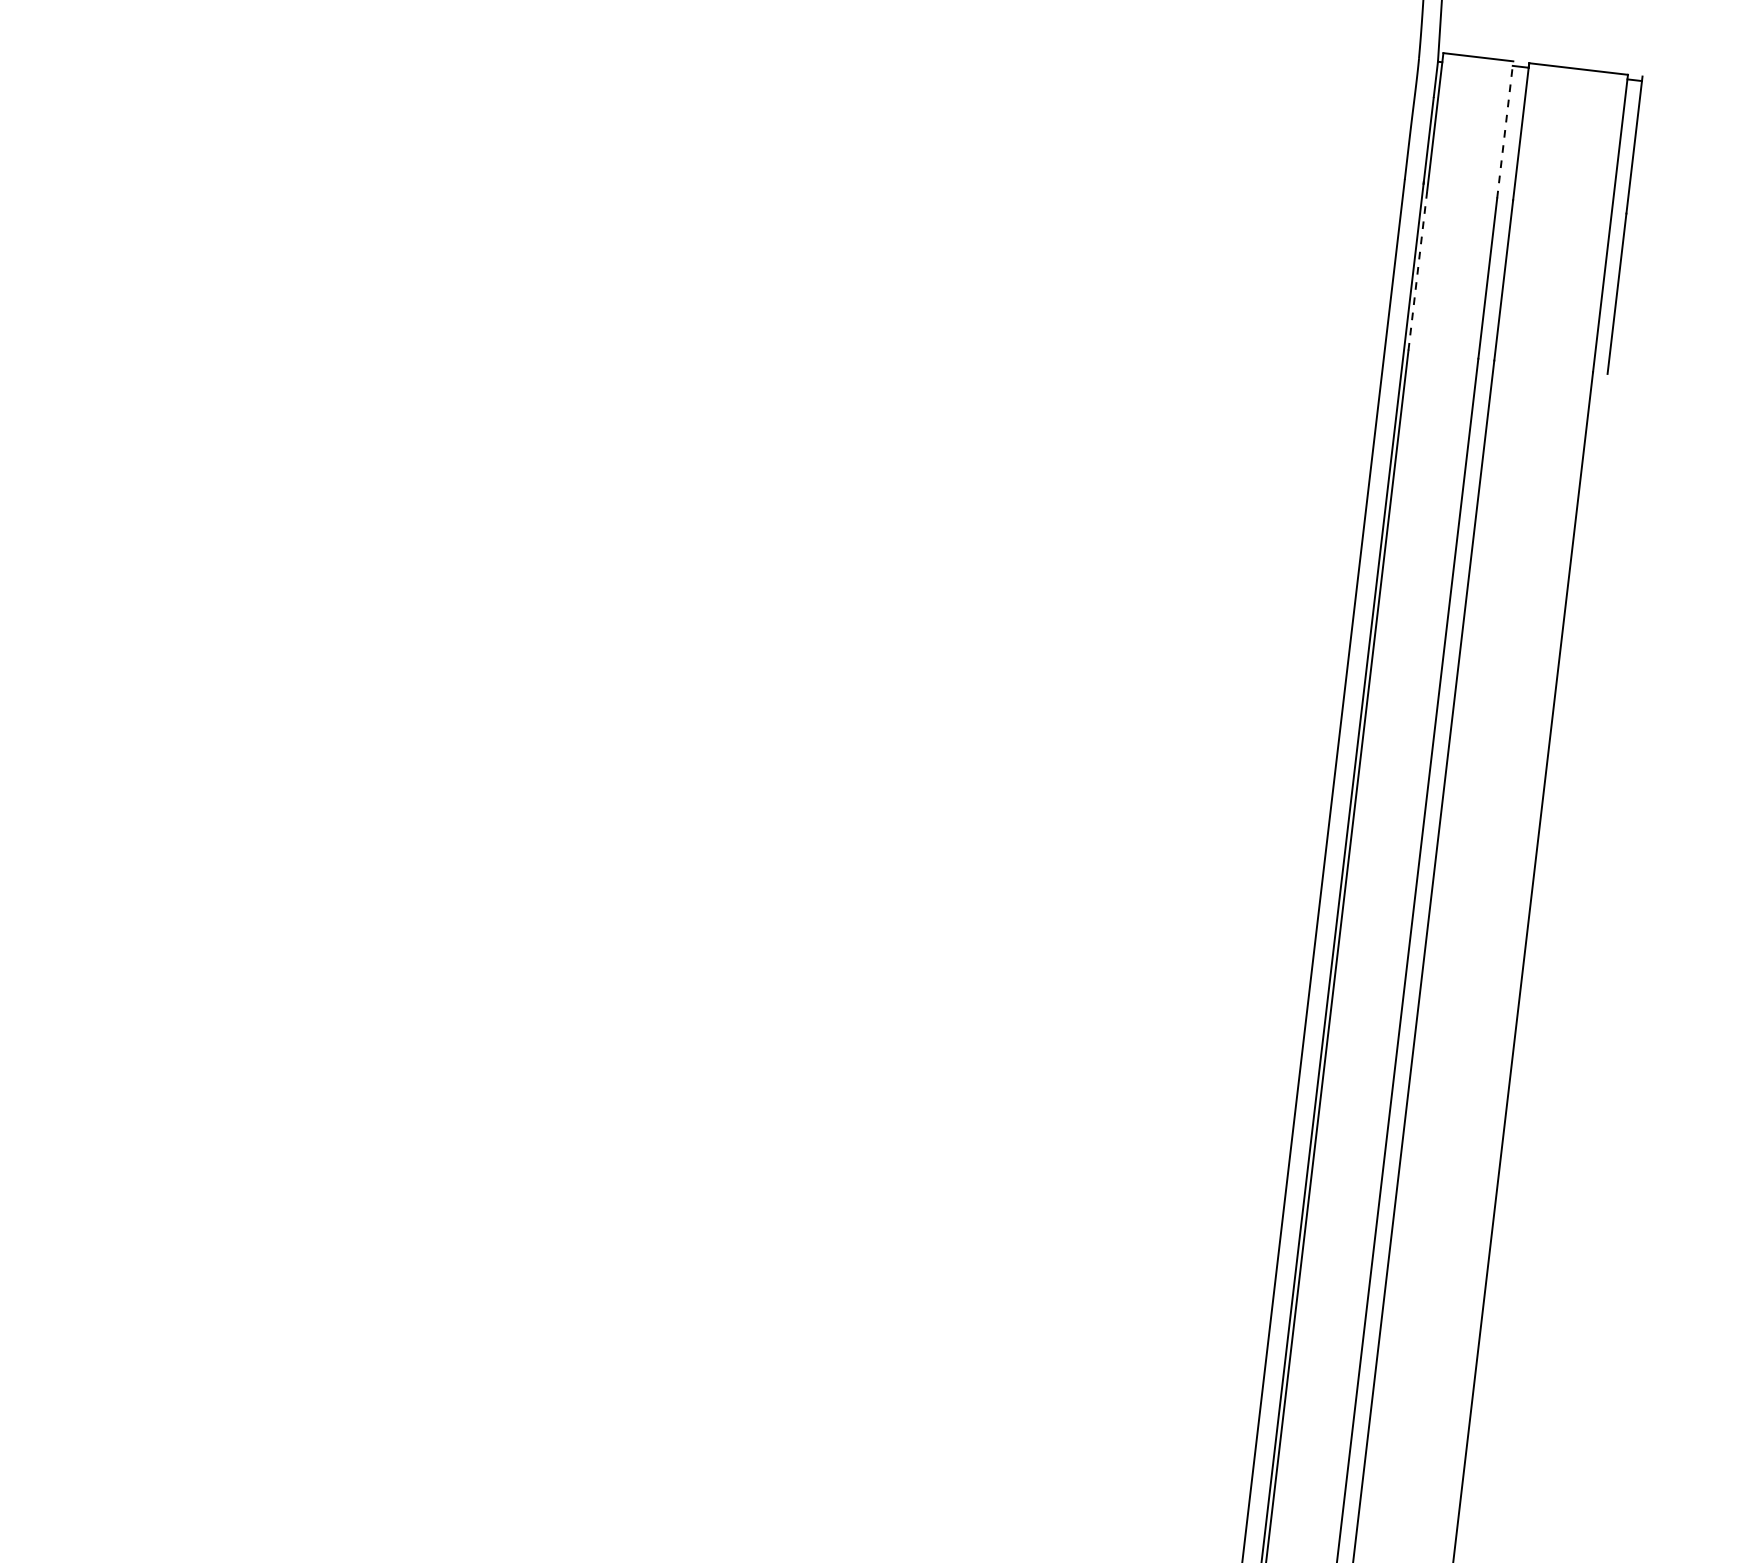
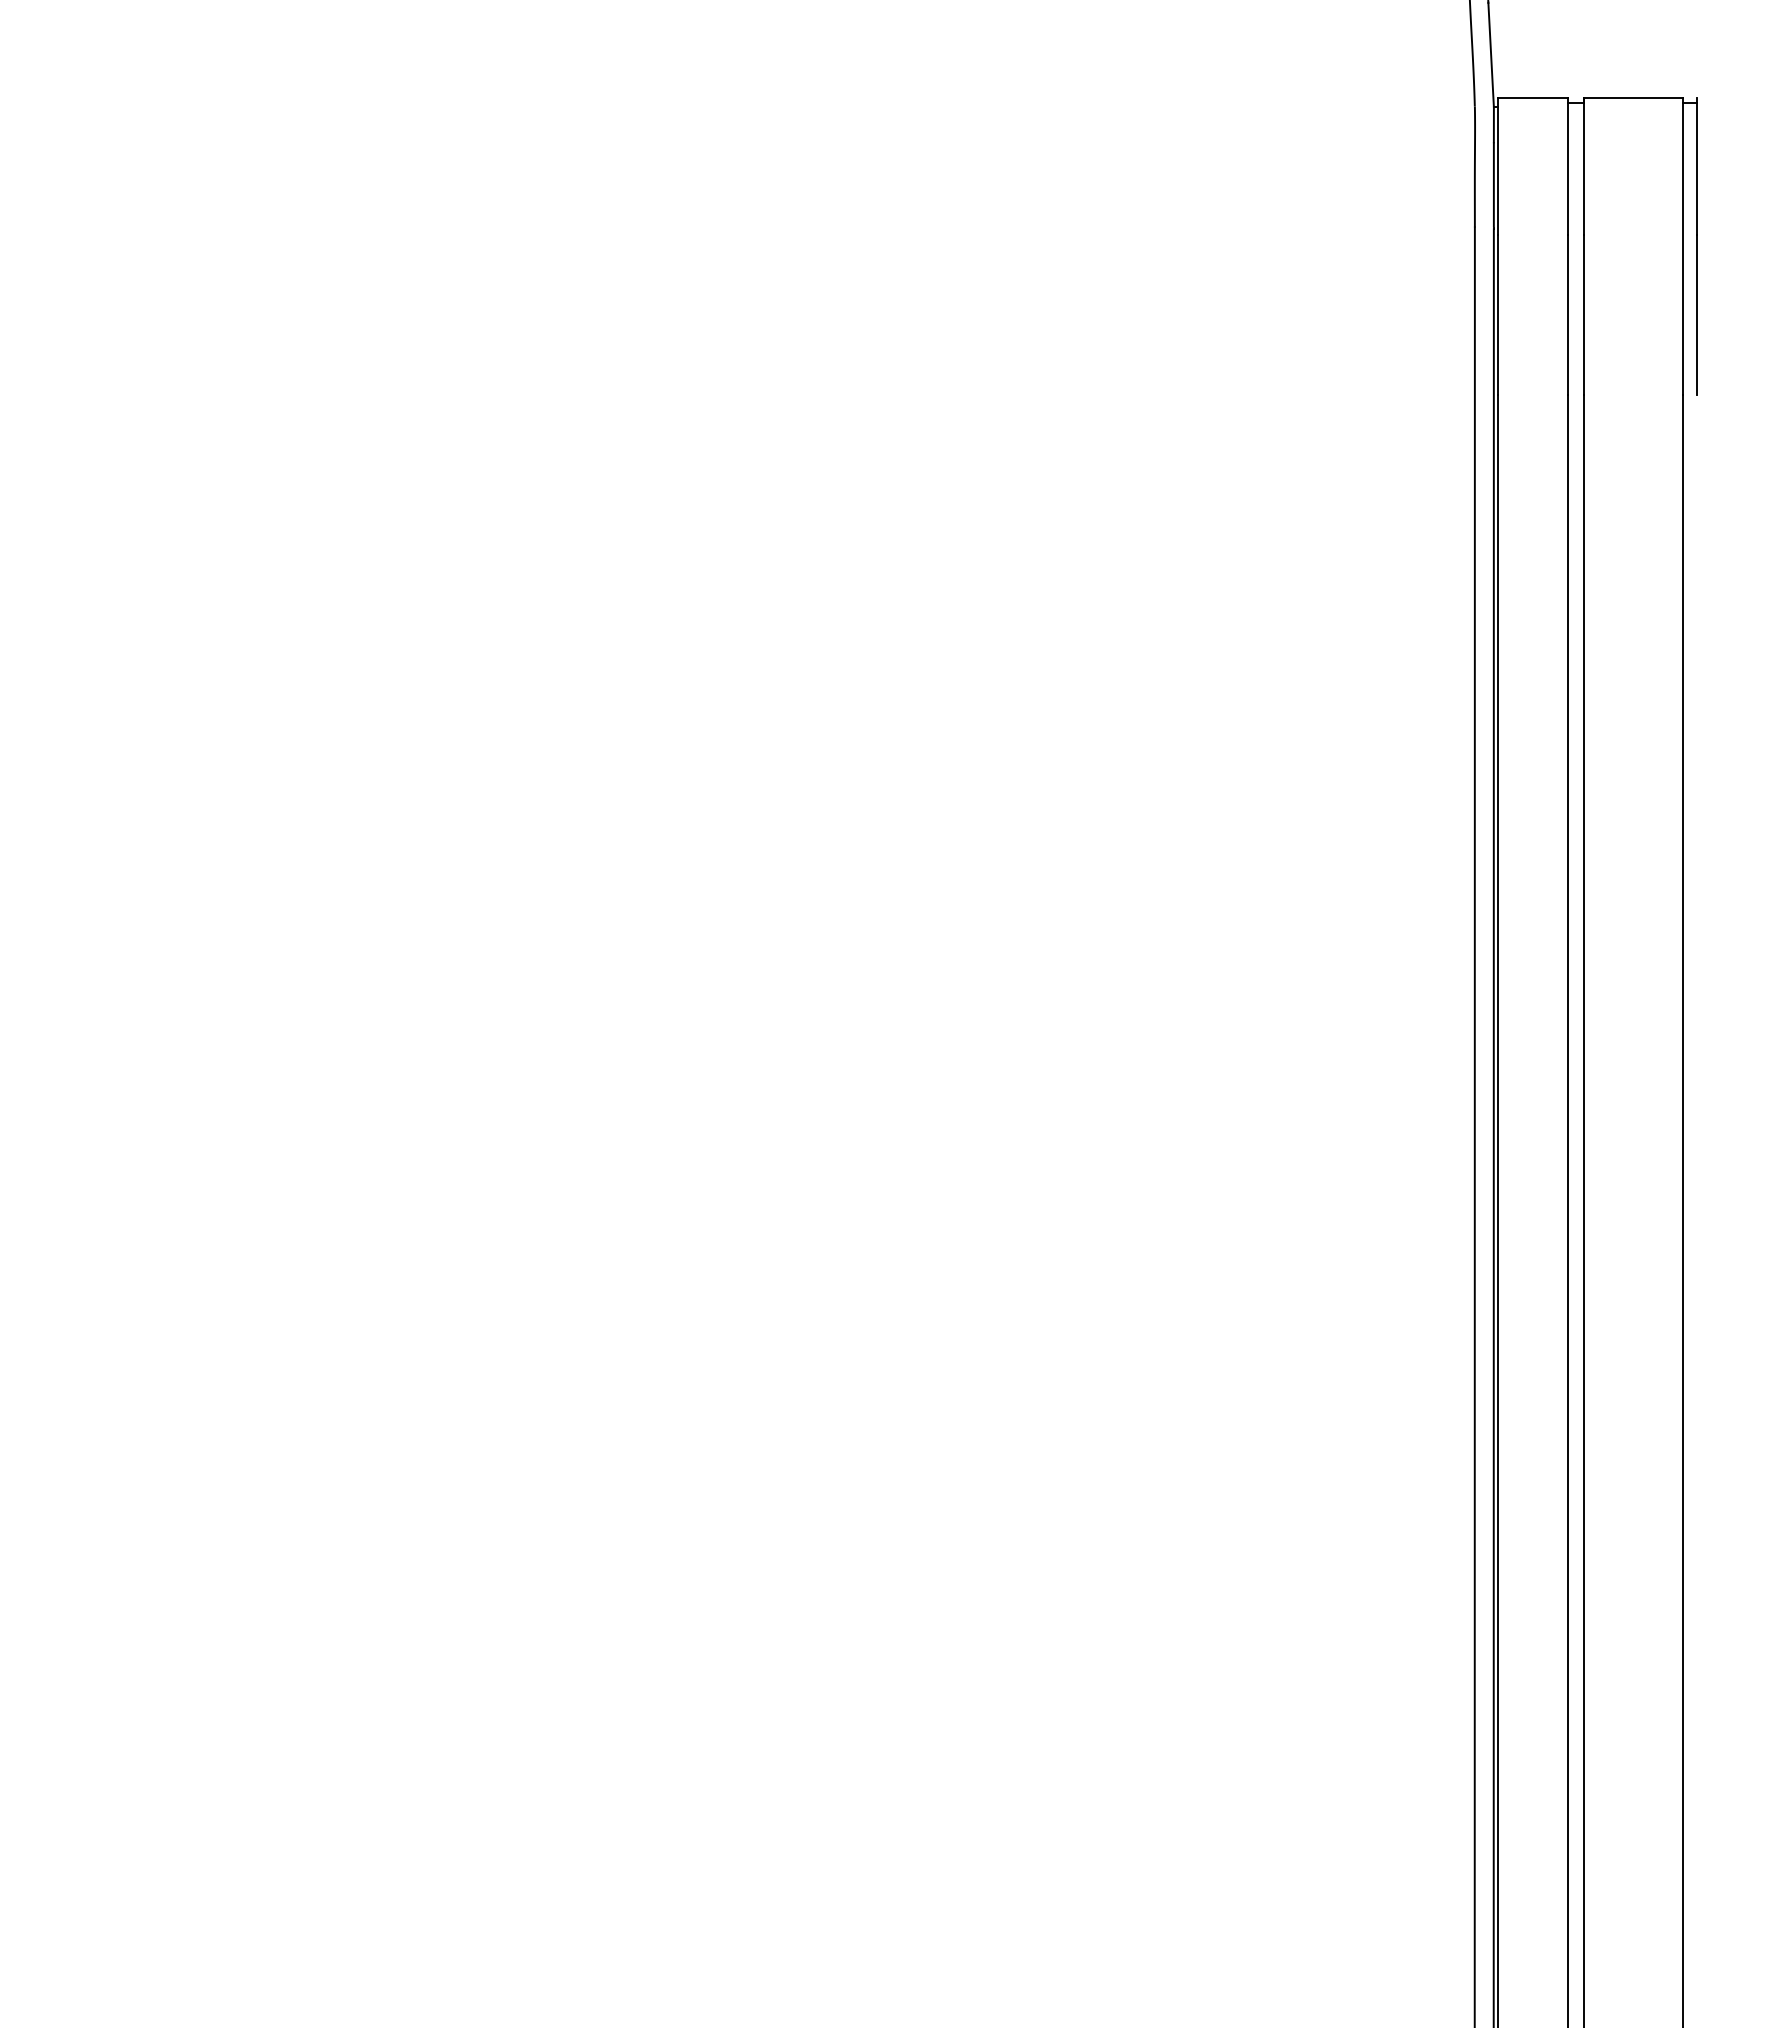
line: (1505, 128) -> (1568, 165), dashed -> solid
line: (1418, 269) -> (1498, 314), dashed -> solid

